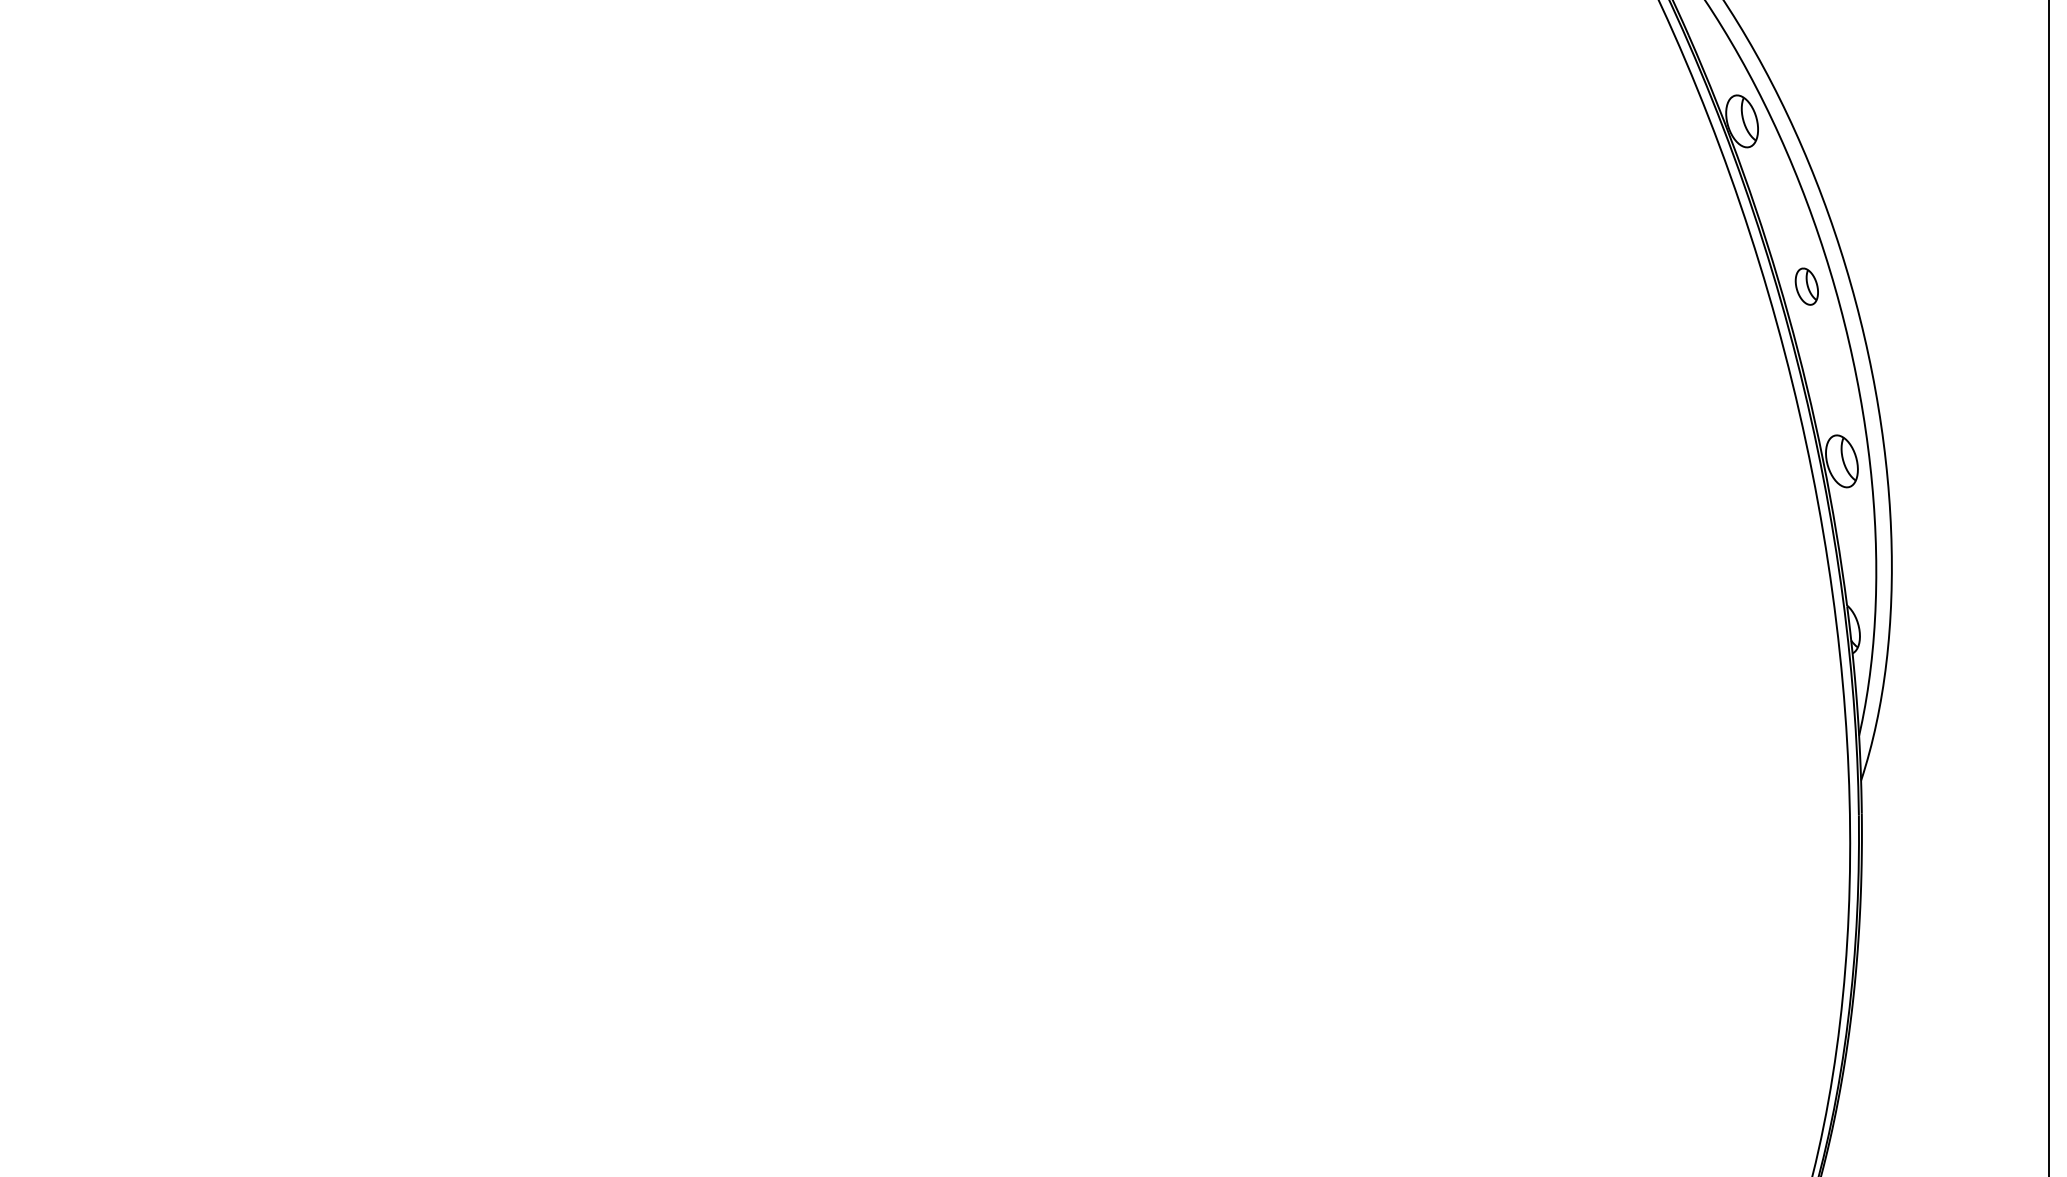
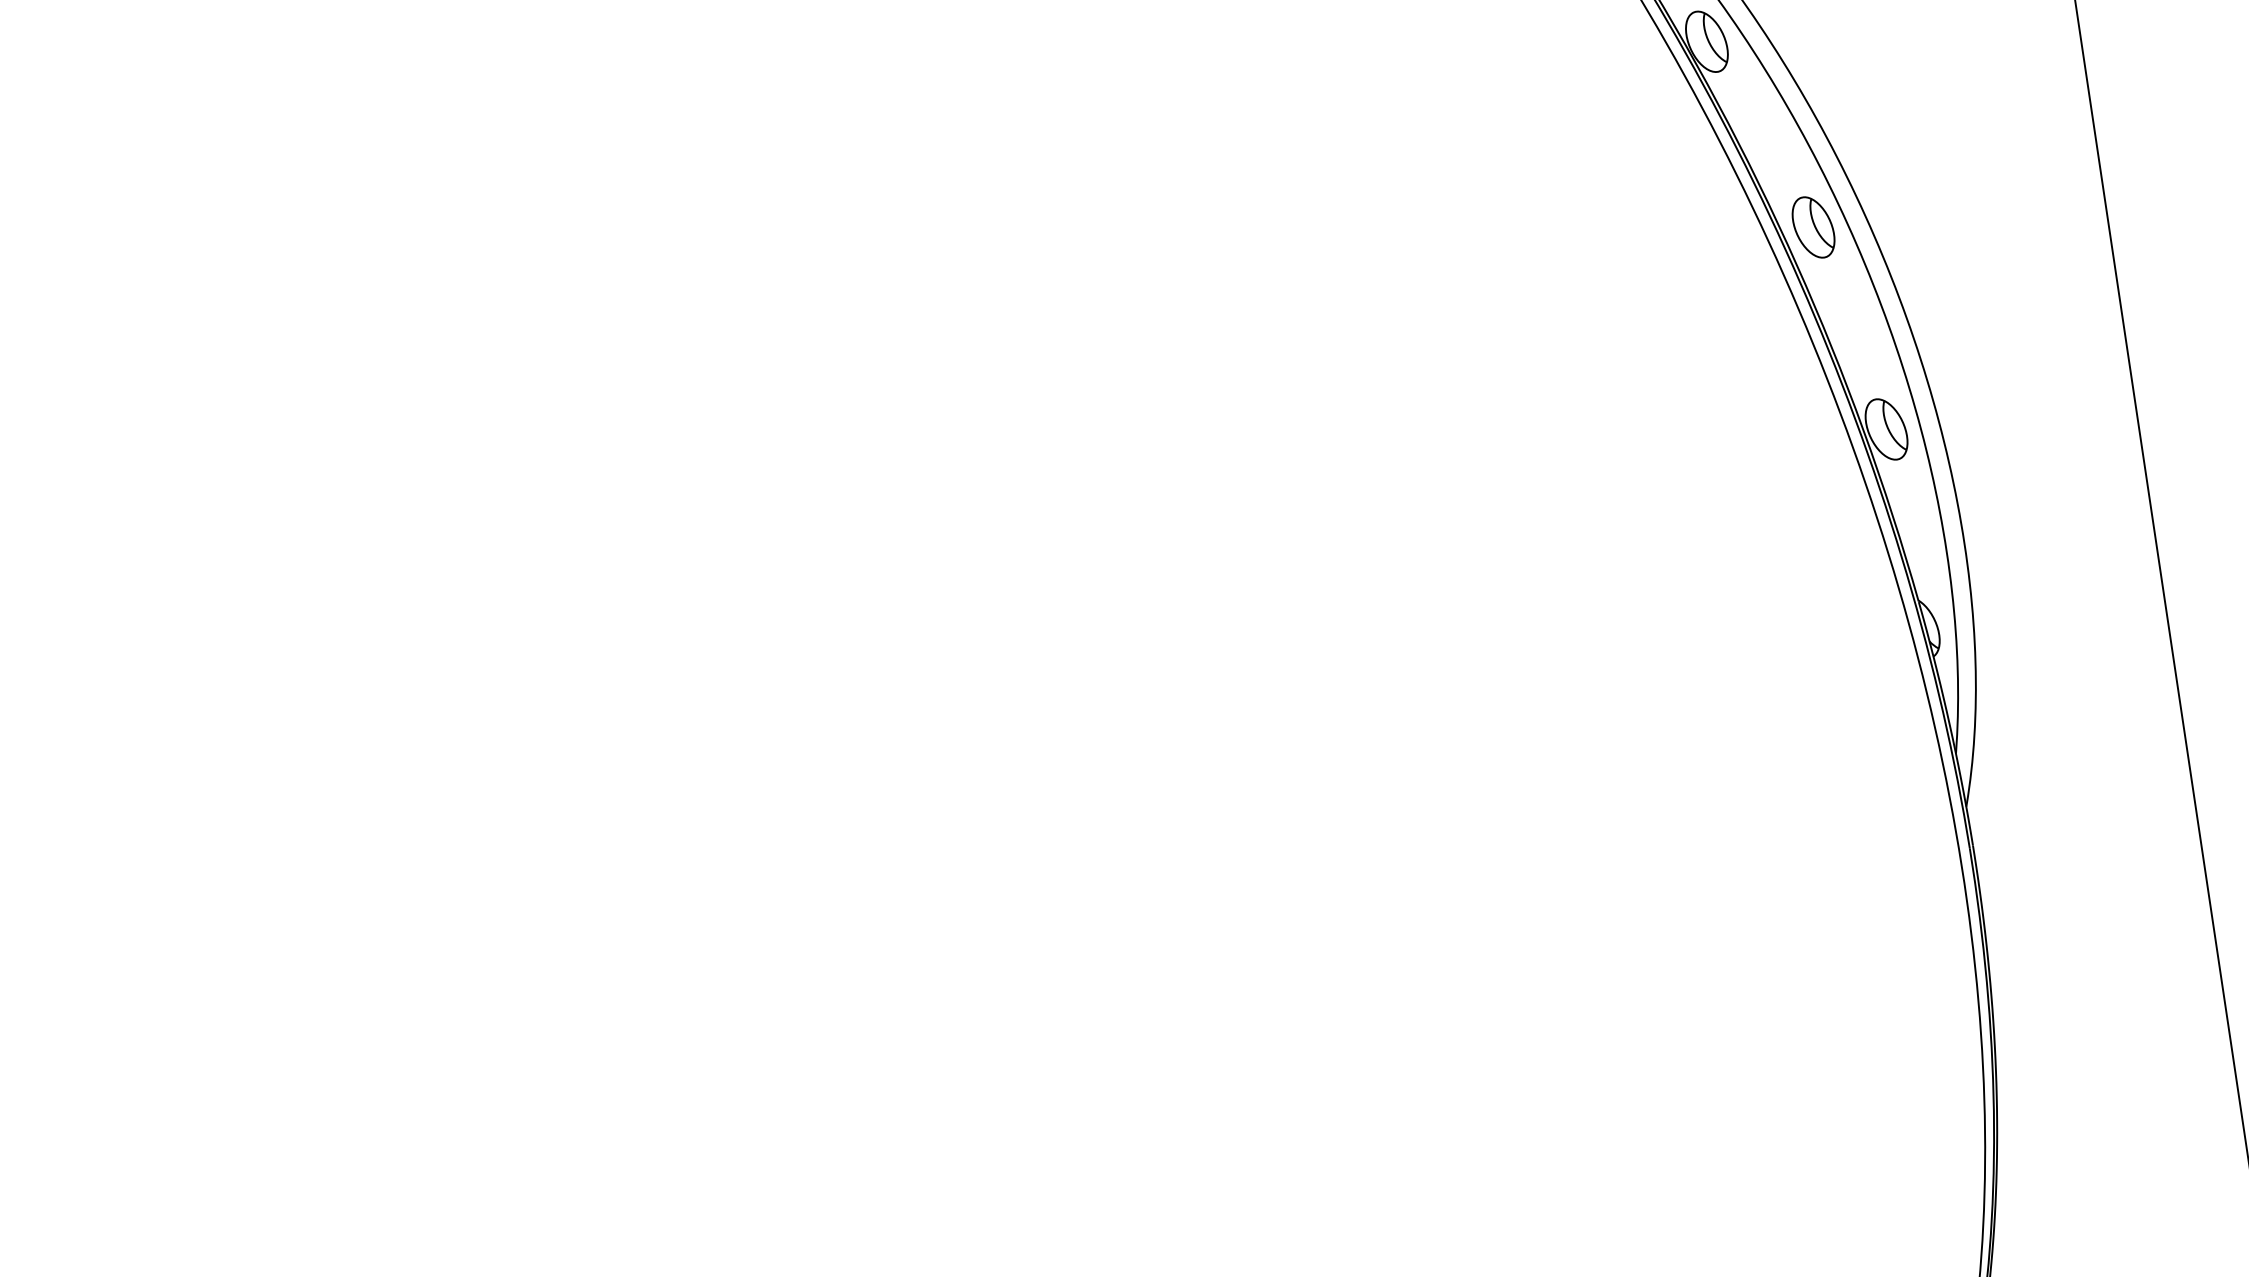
part: (1806, 286) -> (1813, 227), size x1.43

